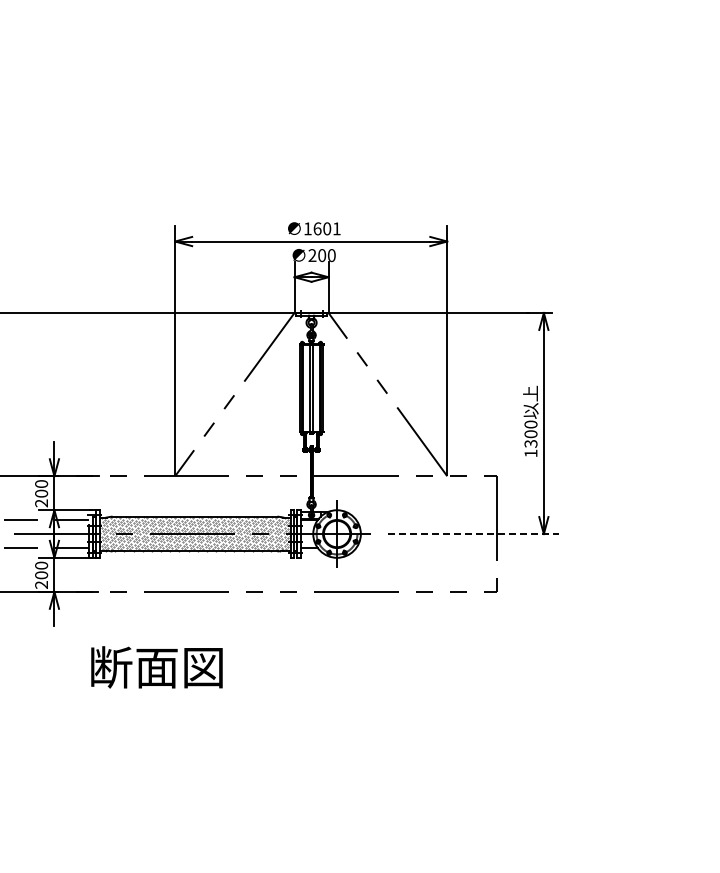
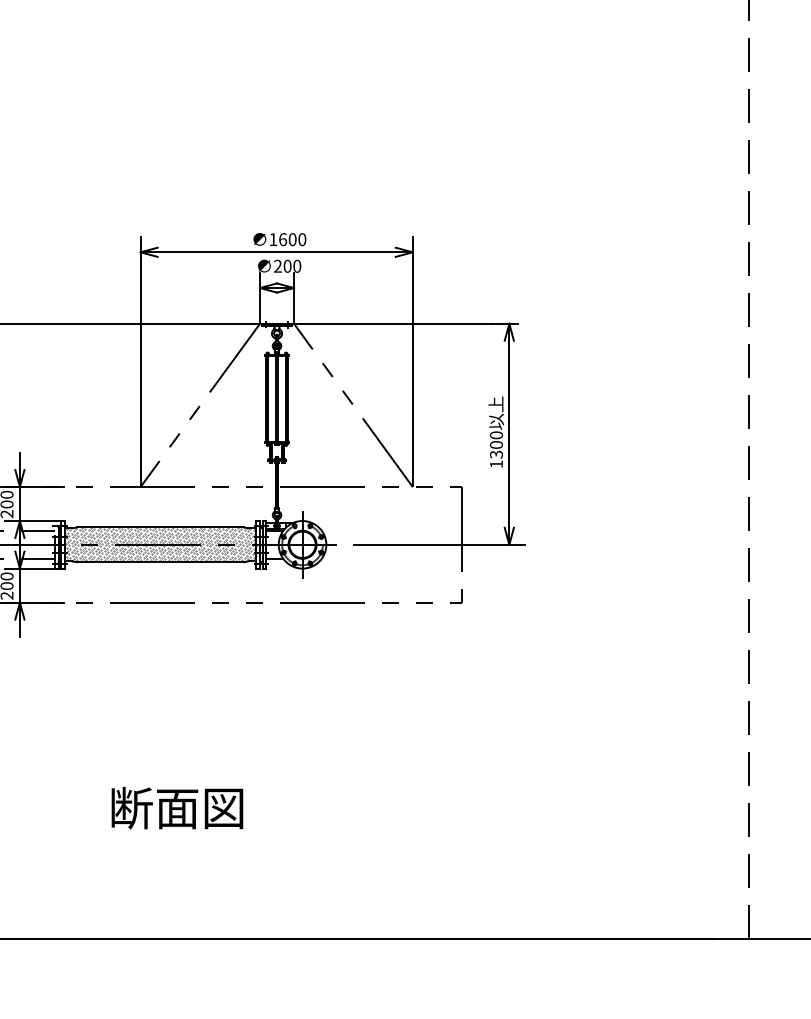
text: (337, 228) -> (302, 239), 1601 -> 1600
line: (474, 533) -> (439, 544), dashed -> solid
text: (157, 667) -> (177, 808), moved

